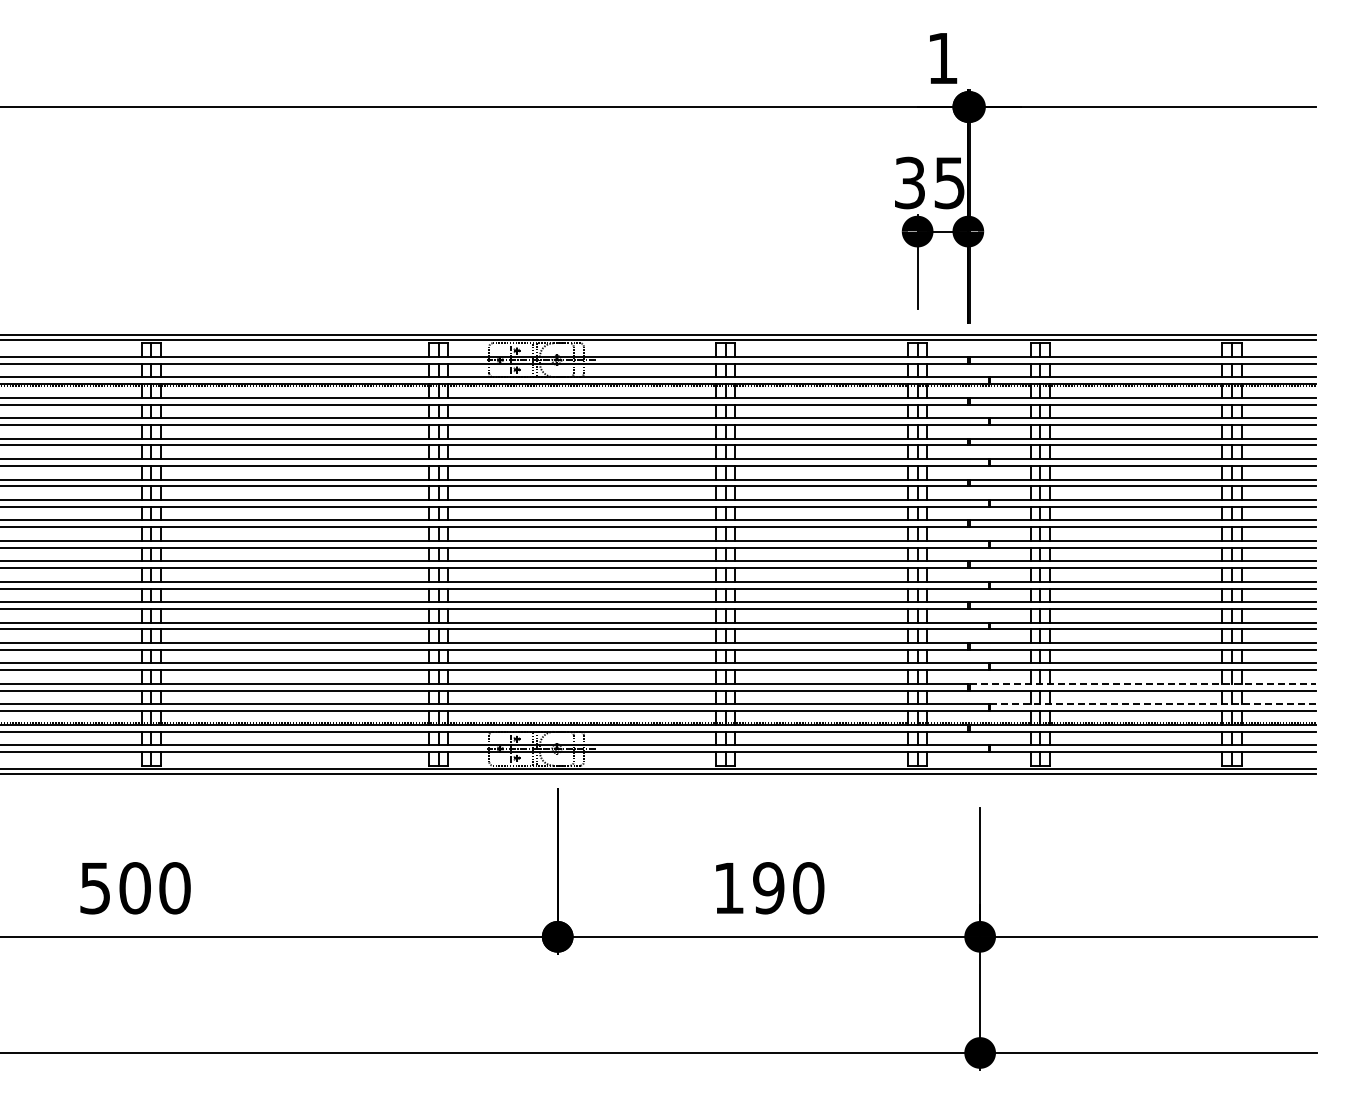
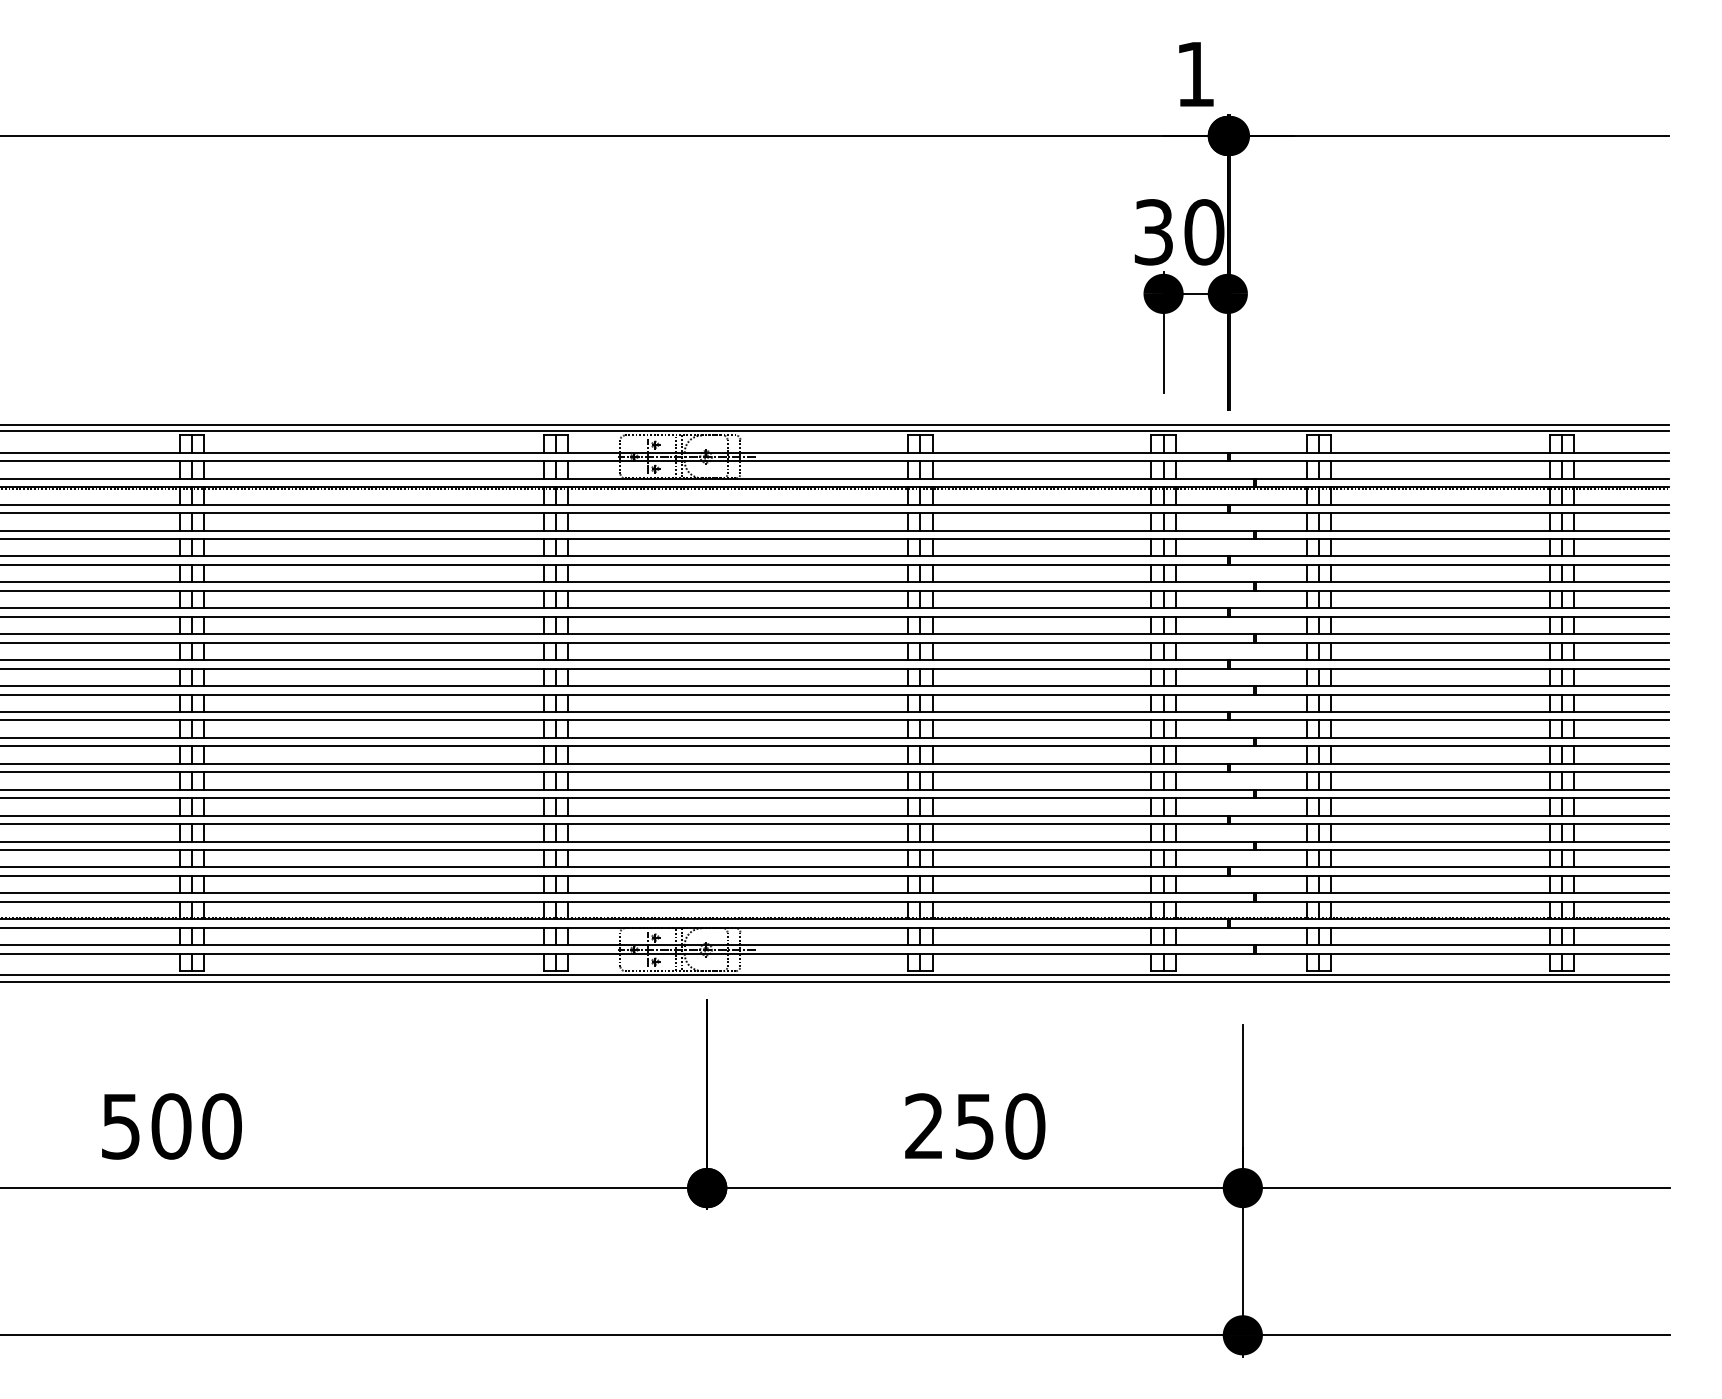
text: (949, 182) -> (1203, 231), 35 -> 30
line: (1143, 683) -> (1449, 866), dashed -> solid
line: (1153, 704) -> (1462, 893), dashed -> solid
text: (748, 888) -> (949, 1126), 190 -> 250

